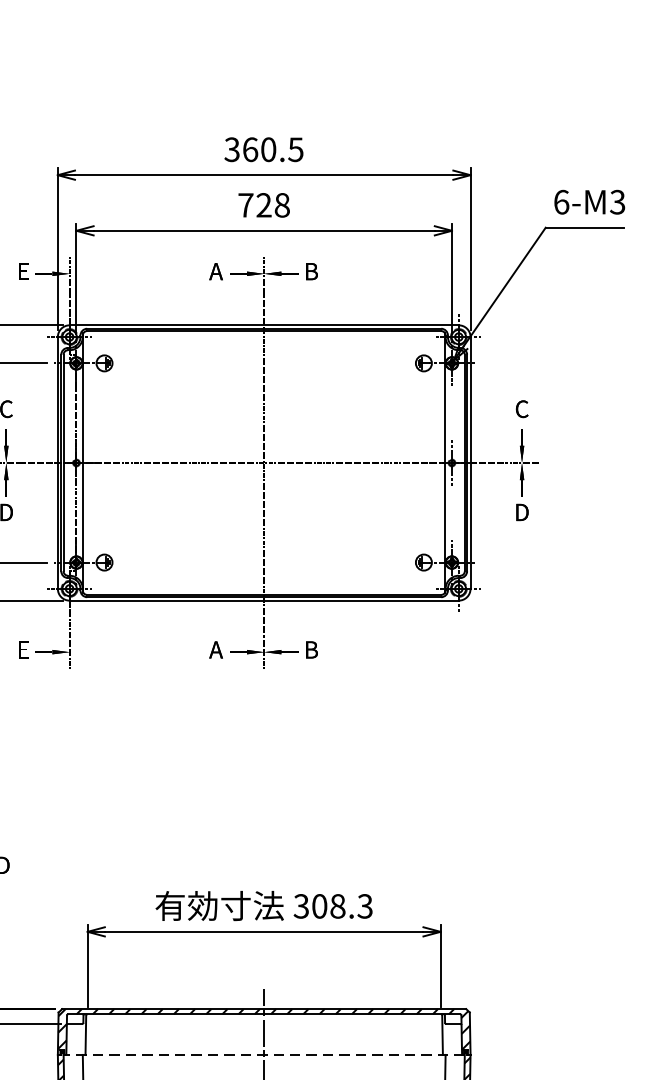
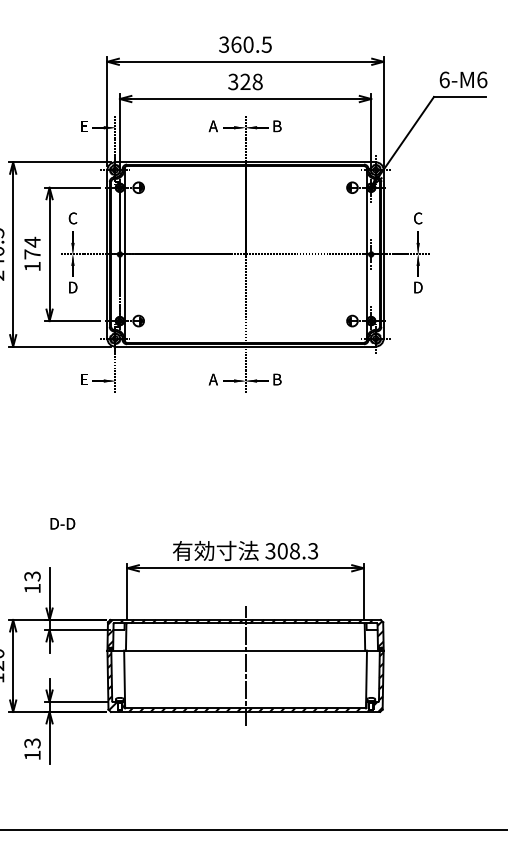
text: (618, 201) -> (482, 79), 6-M3 -> 6-M6
text: (246, 204) -> (233, 81), 728 -> 328
line: (264, 1054) -> (245, 650), dashed -> solid

